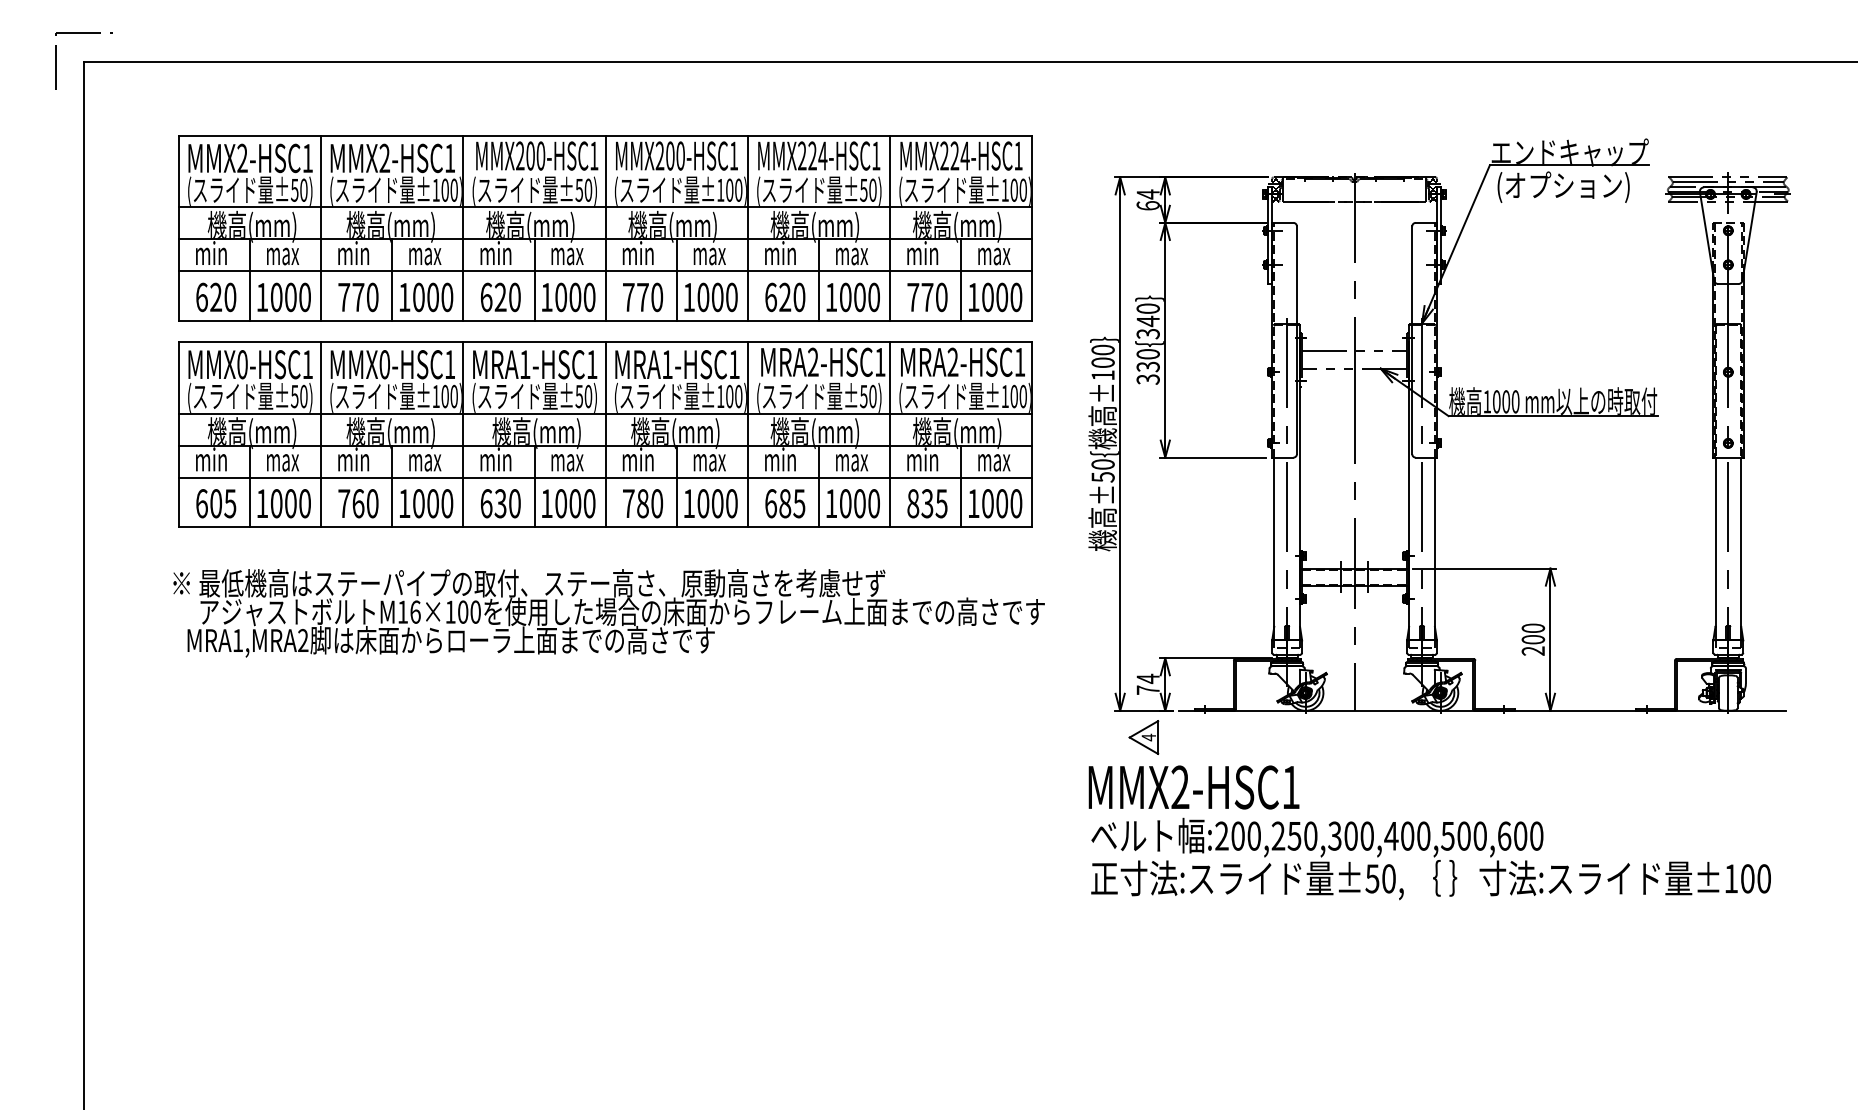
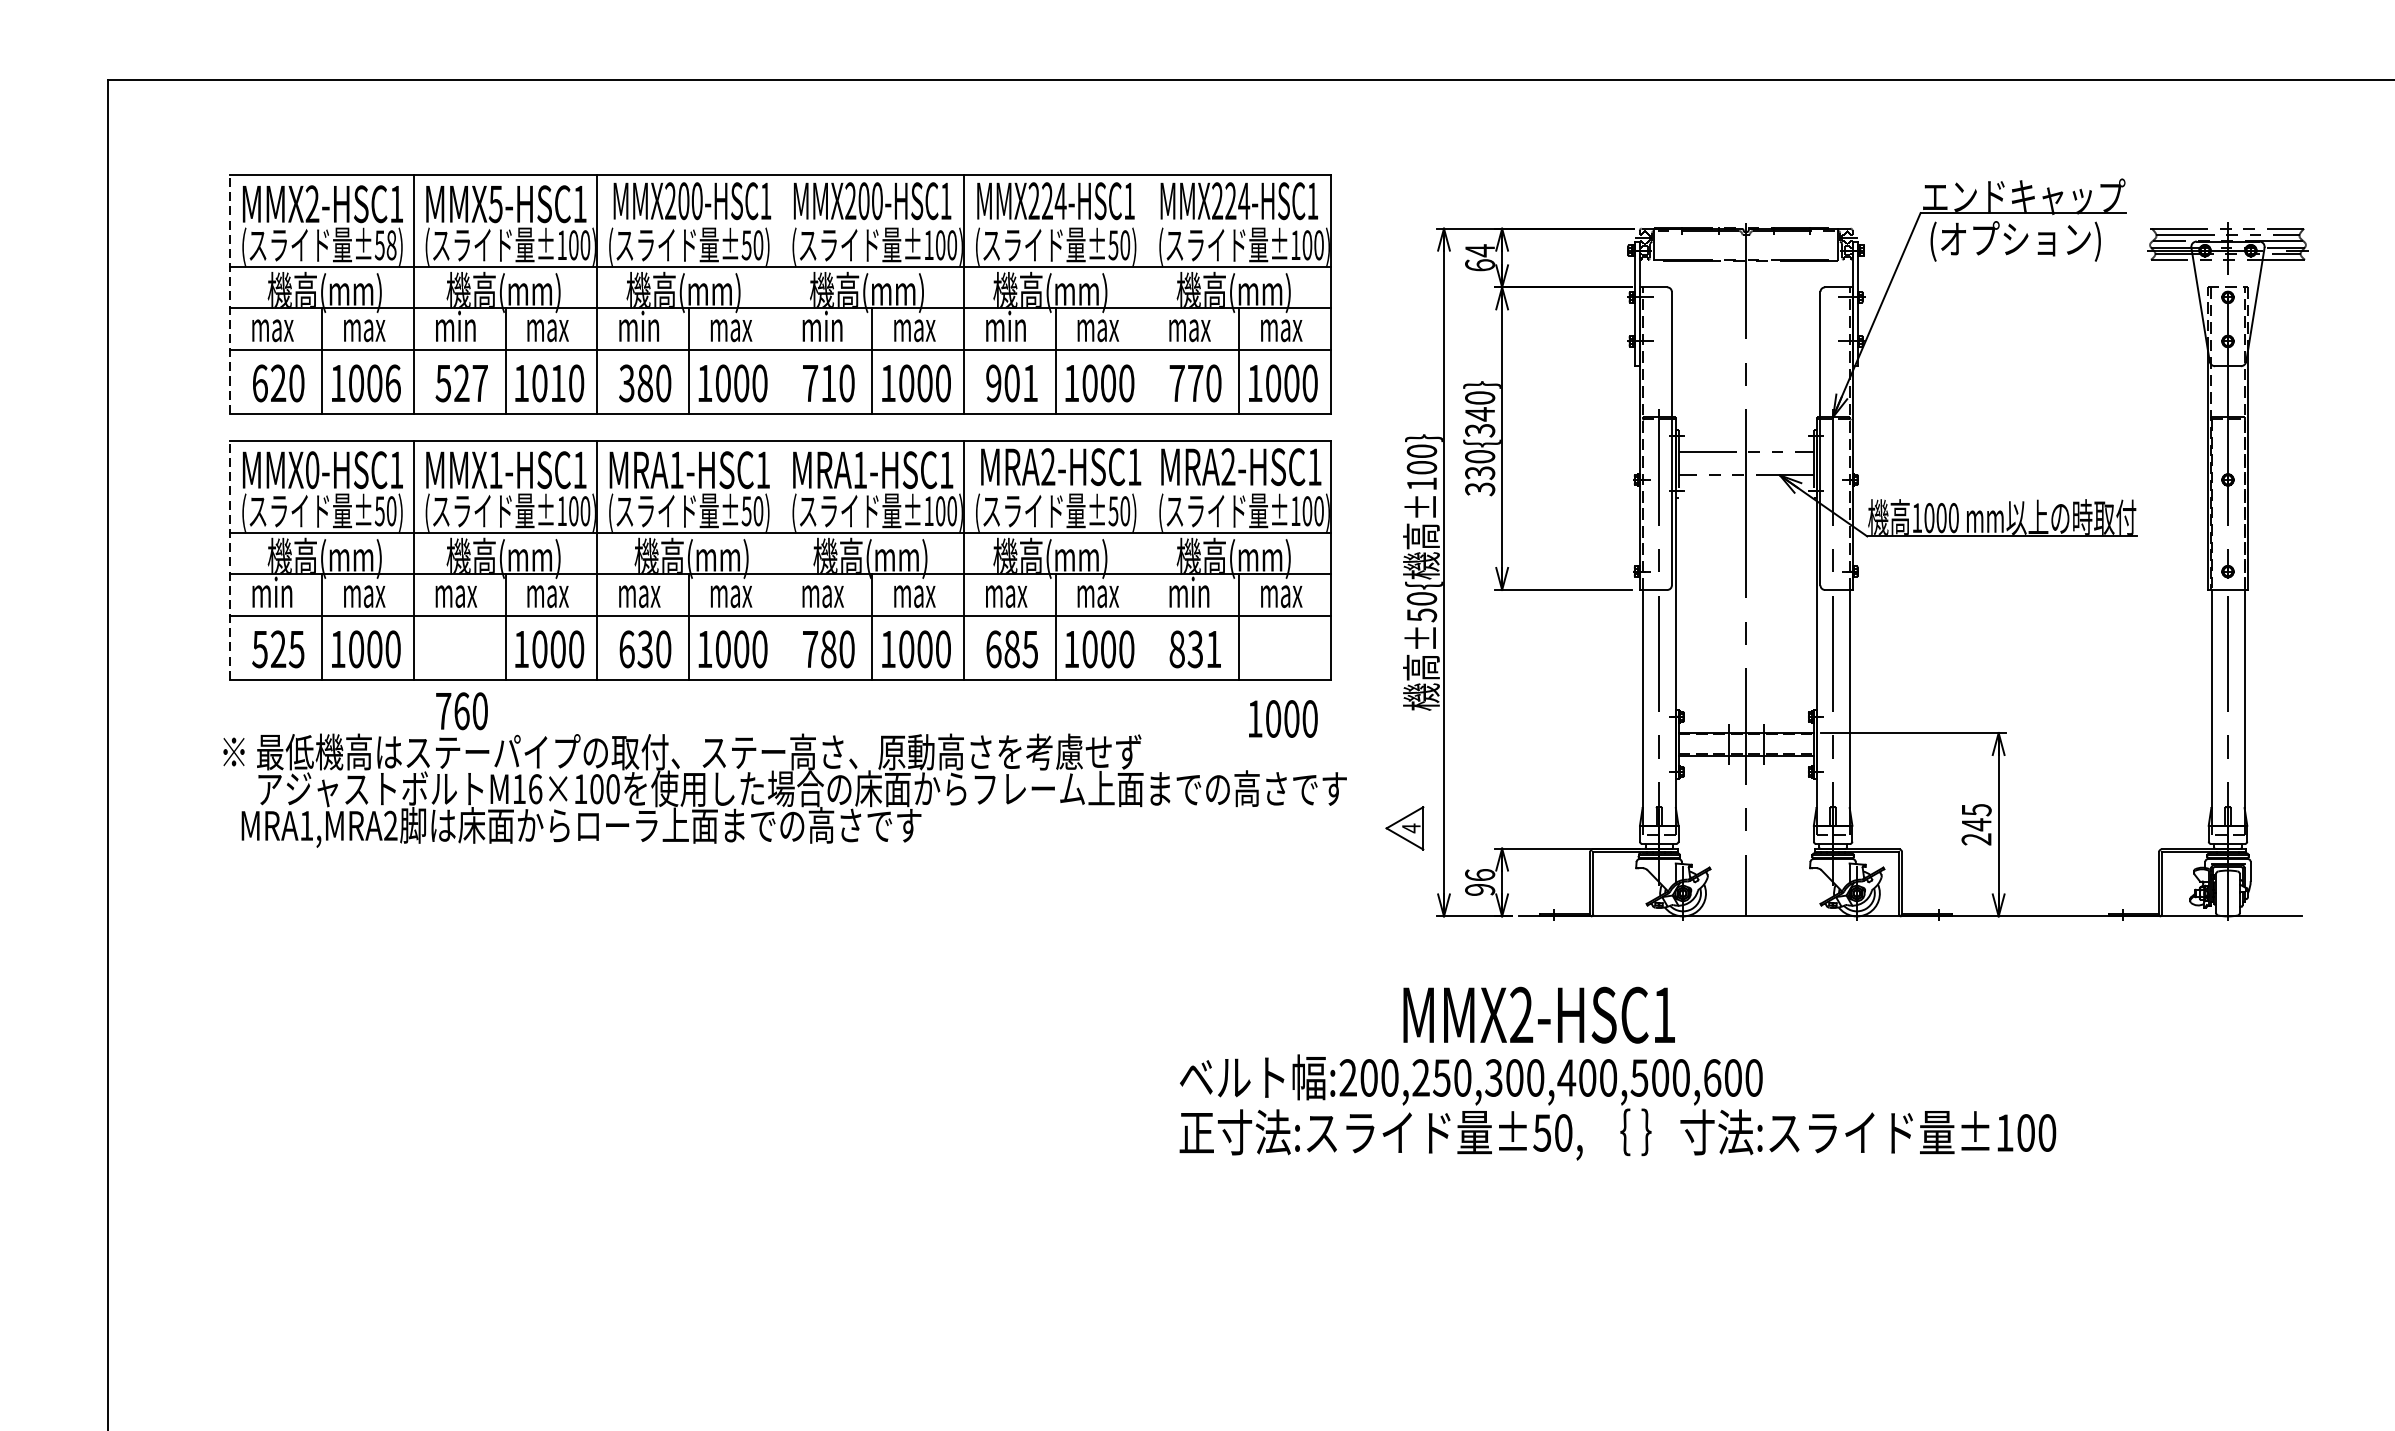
part: (83, 33) -> (107, 43), removed
text: (384, 158) -> (495, 204), MMX2-HSC1 -> MMX5-HSC1
text: (303, 190) -> (391, 245), ±50) -> ±58)
line: (178, 228) -> (229, 294), solid -> dashed
line: (605, 228) -> (780, 294), removed
line: (890, 228) -> (1147, 294), removed
text: (211, 253) -> (272, 326), min -> max
text: (923, 253) -> (1190, 326), min -> max
text: (305, 296) -> (393, 382), 1000 -> 1006
text: (358, 297) -> (462, 383), 770 -> 527
text: (432, 297) -> (557, 383), 1000 -> 1010
text: (493, 297) -> (636, 383), 620 -> 380
text: (642, 297) -> (828, 383), 770 -> 710
text: (785, 297) -> (1012, 383), 620 -> 901
text: (384, 364) -> (495, 469), MMX0-HSC1 -> MMX1-HSC1
line: (178, 434) -> (229, 560), solid -> dashed
line: (605, 434) -> (780, 560), removed
line: (890, 434) -> (1147, 560), removed
text: (354, 459) -> (456, 592), min -> max
text: (496, 459) -> (639, 592), min -> max
text: (638, 459) -> (822, 592), min -> max
text: (781, 459) -> (1007, 592), min -> max
text: (208, 503) -> (268, 649), 605 -> 525
text: (358, 503) -> (462, 710), moved
text: (941, 503) -> (1213, 649), 835 -> 831
text: (995, 503) -> (1283, 718), moved
text: (1533, 633) -> (1976, 816), 200 -> 245
text: (1147, 683) -> (1479, 881), 74 -> 96
part: (1143, 737) -> (1404, 828), moved
text: (1430, 858) -> (1617, 1106), moved

